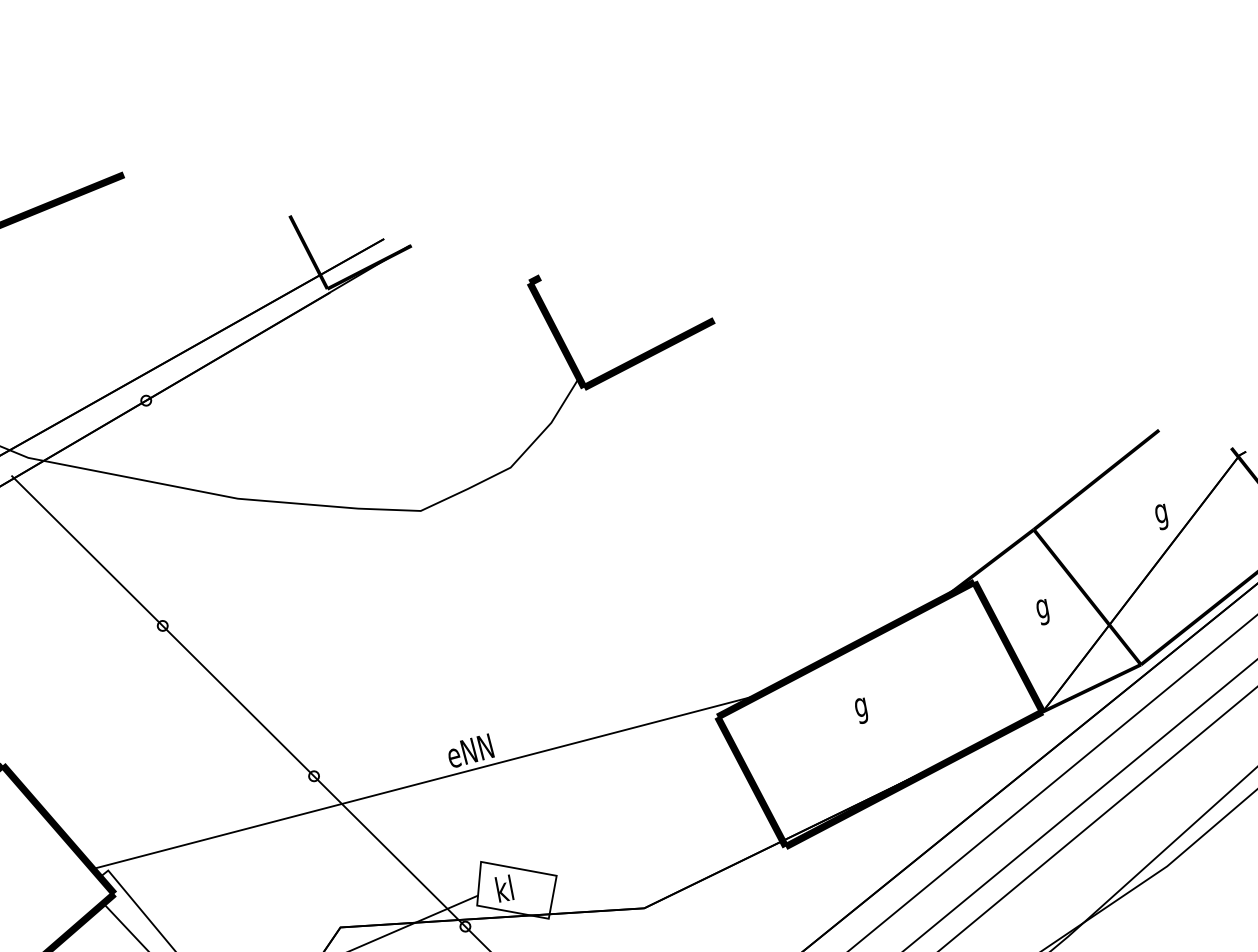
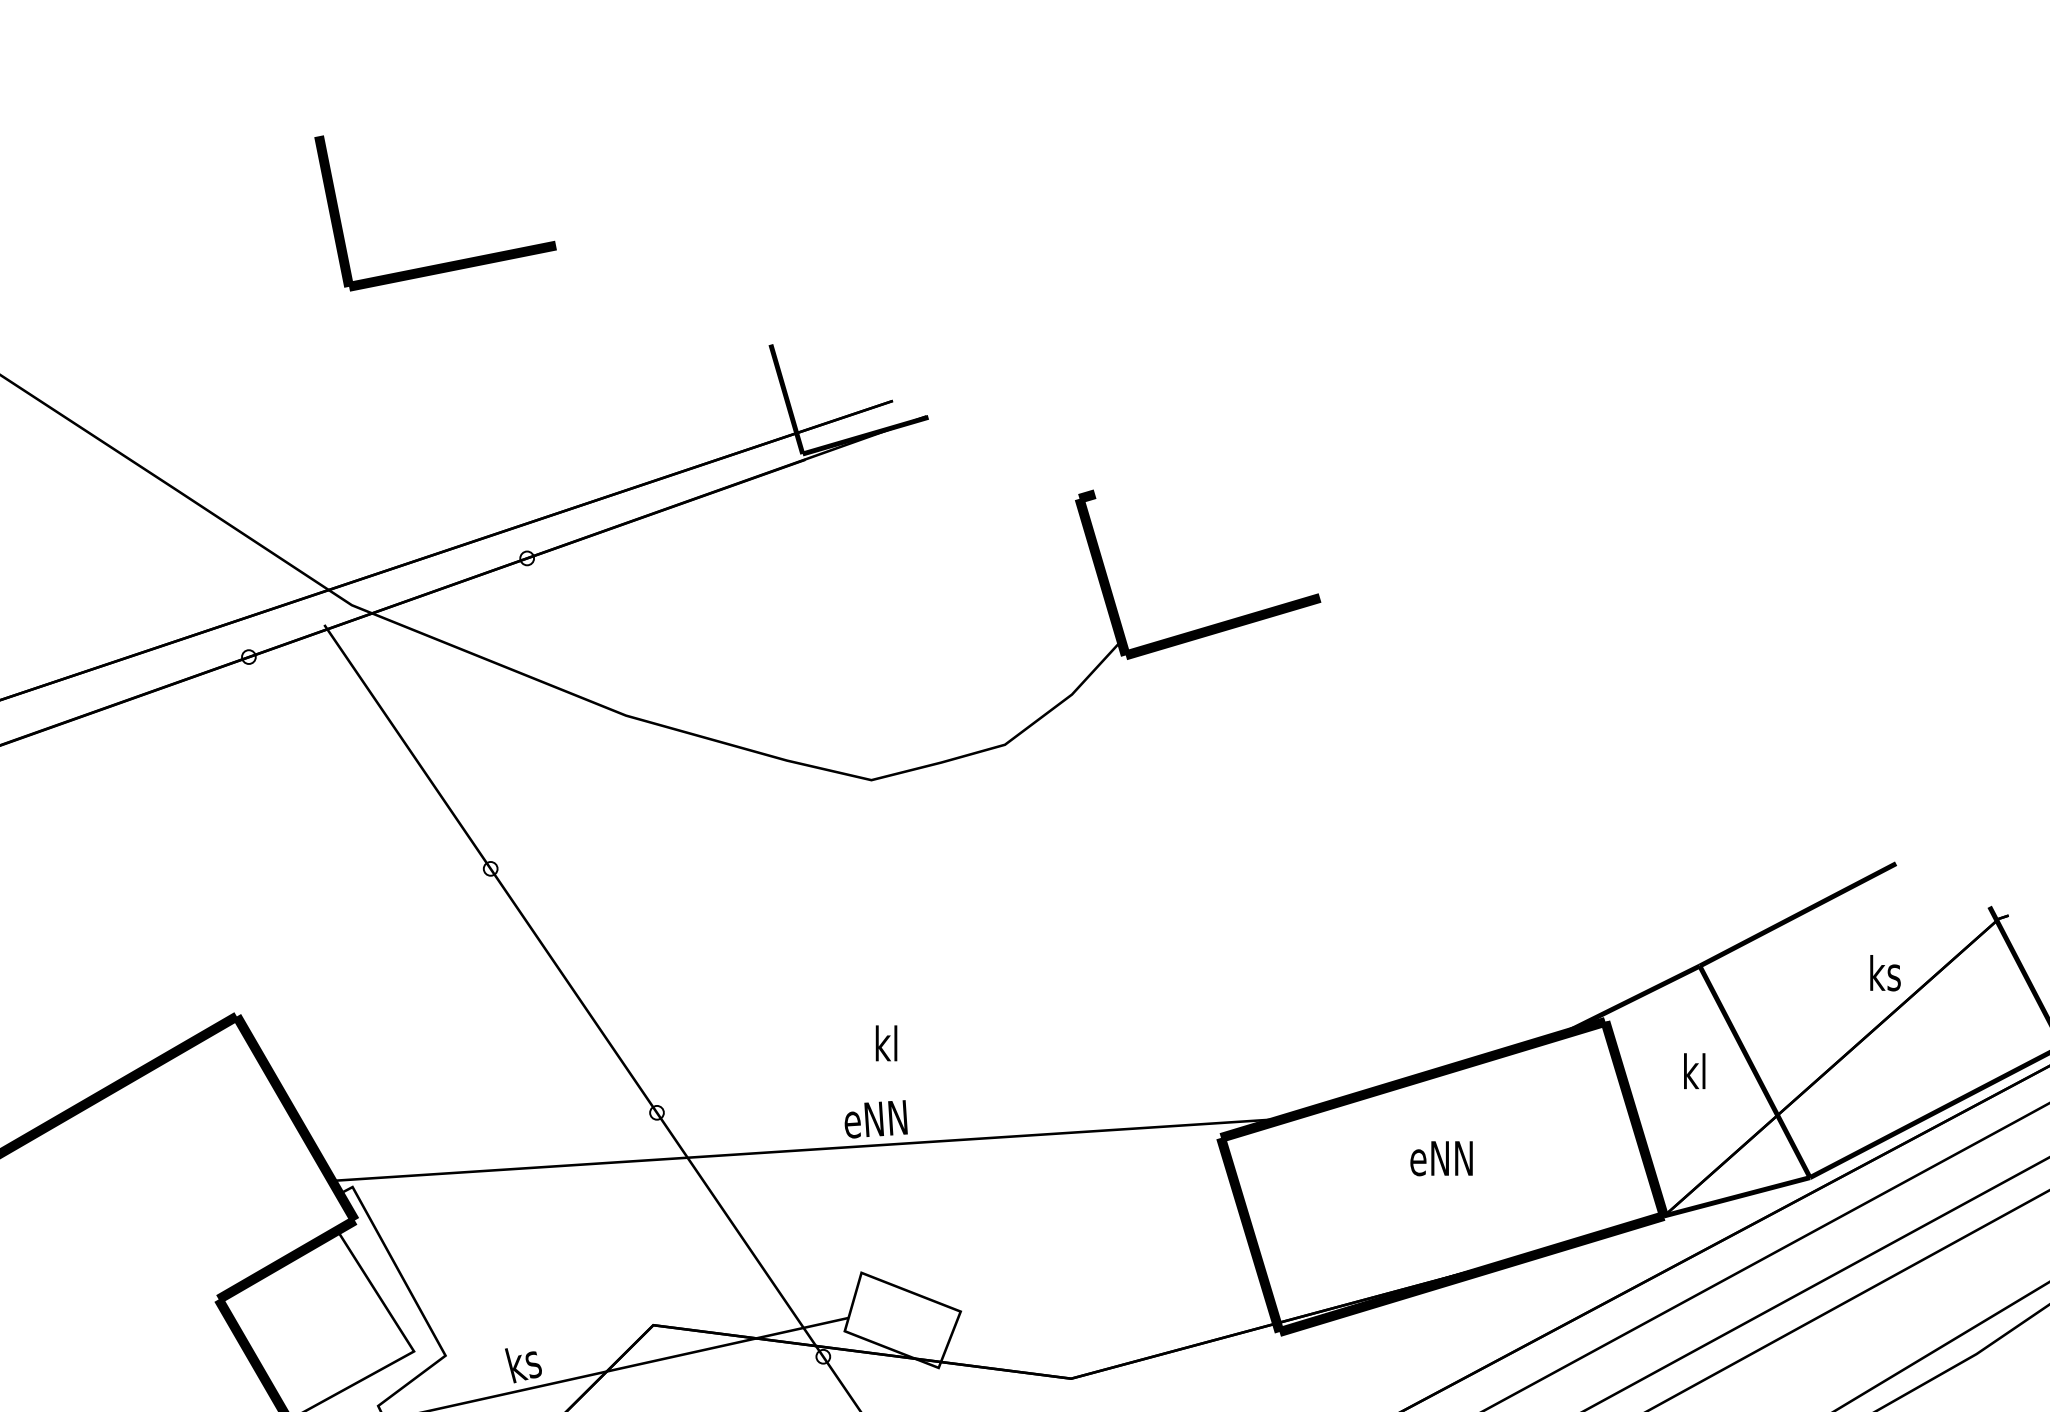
text: (1166, 512) -> (1884, 977), g -> ks
text: (1044, 608) -> (1693, 1075), g -> kl
text: (877, 705) -> (1441, 1163), g -> eNN
text: (504, 888) -> (886, 1043), moved

